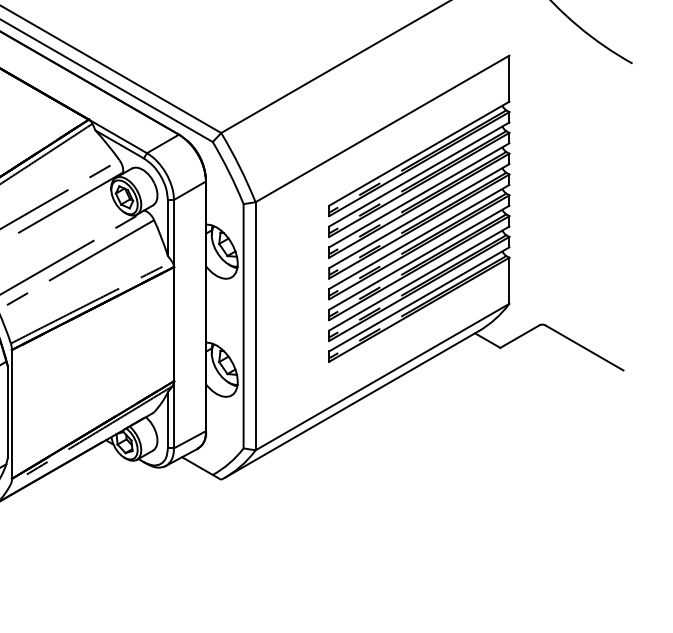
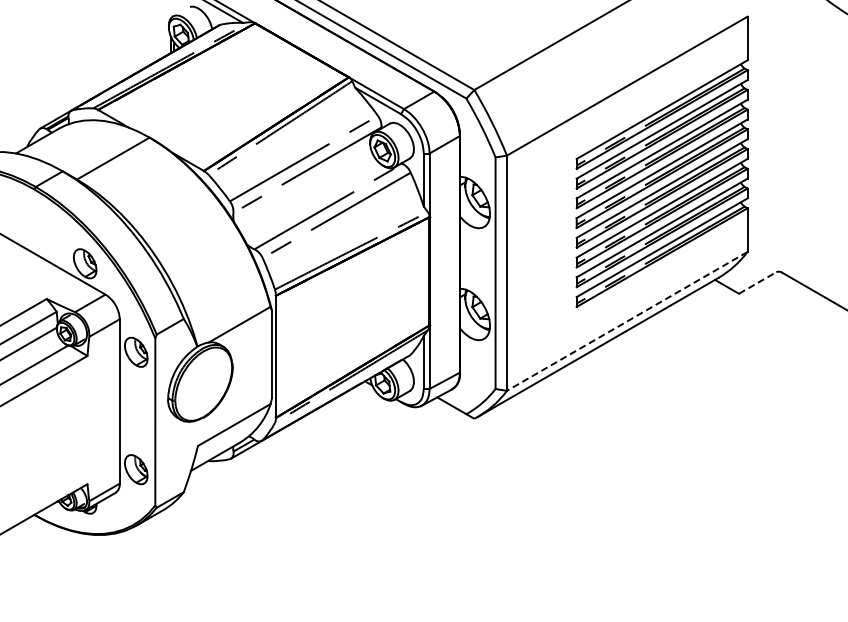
line: (519, 336) -> (757, 282), solid -> dashed
line: (382, 377) -> (627, 321), solid -> dashed

